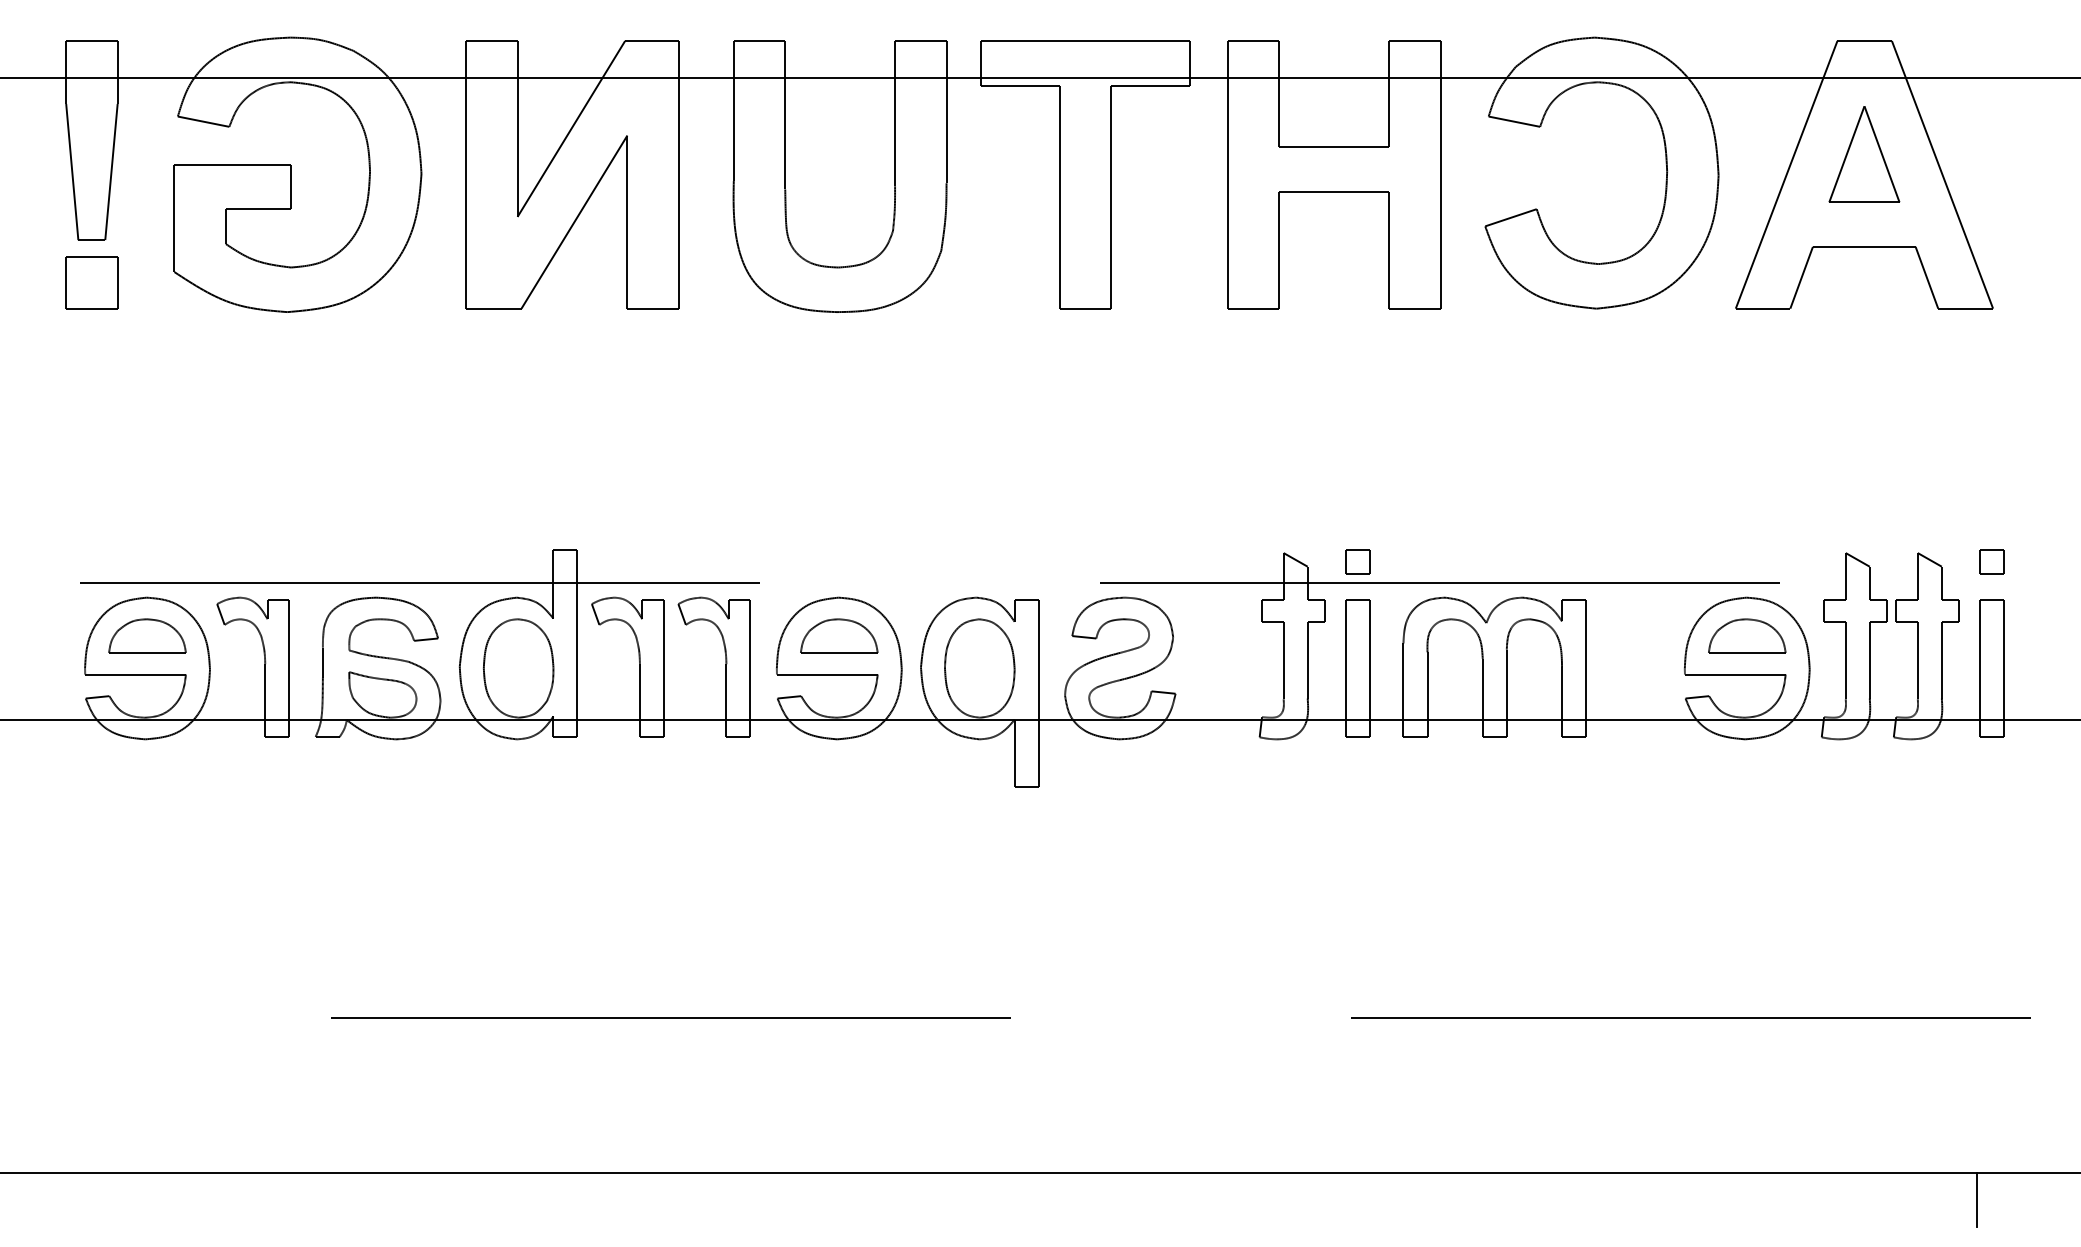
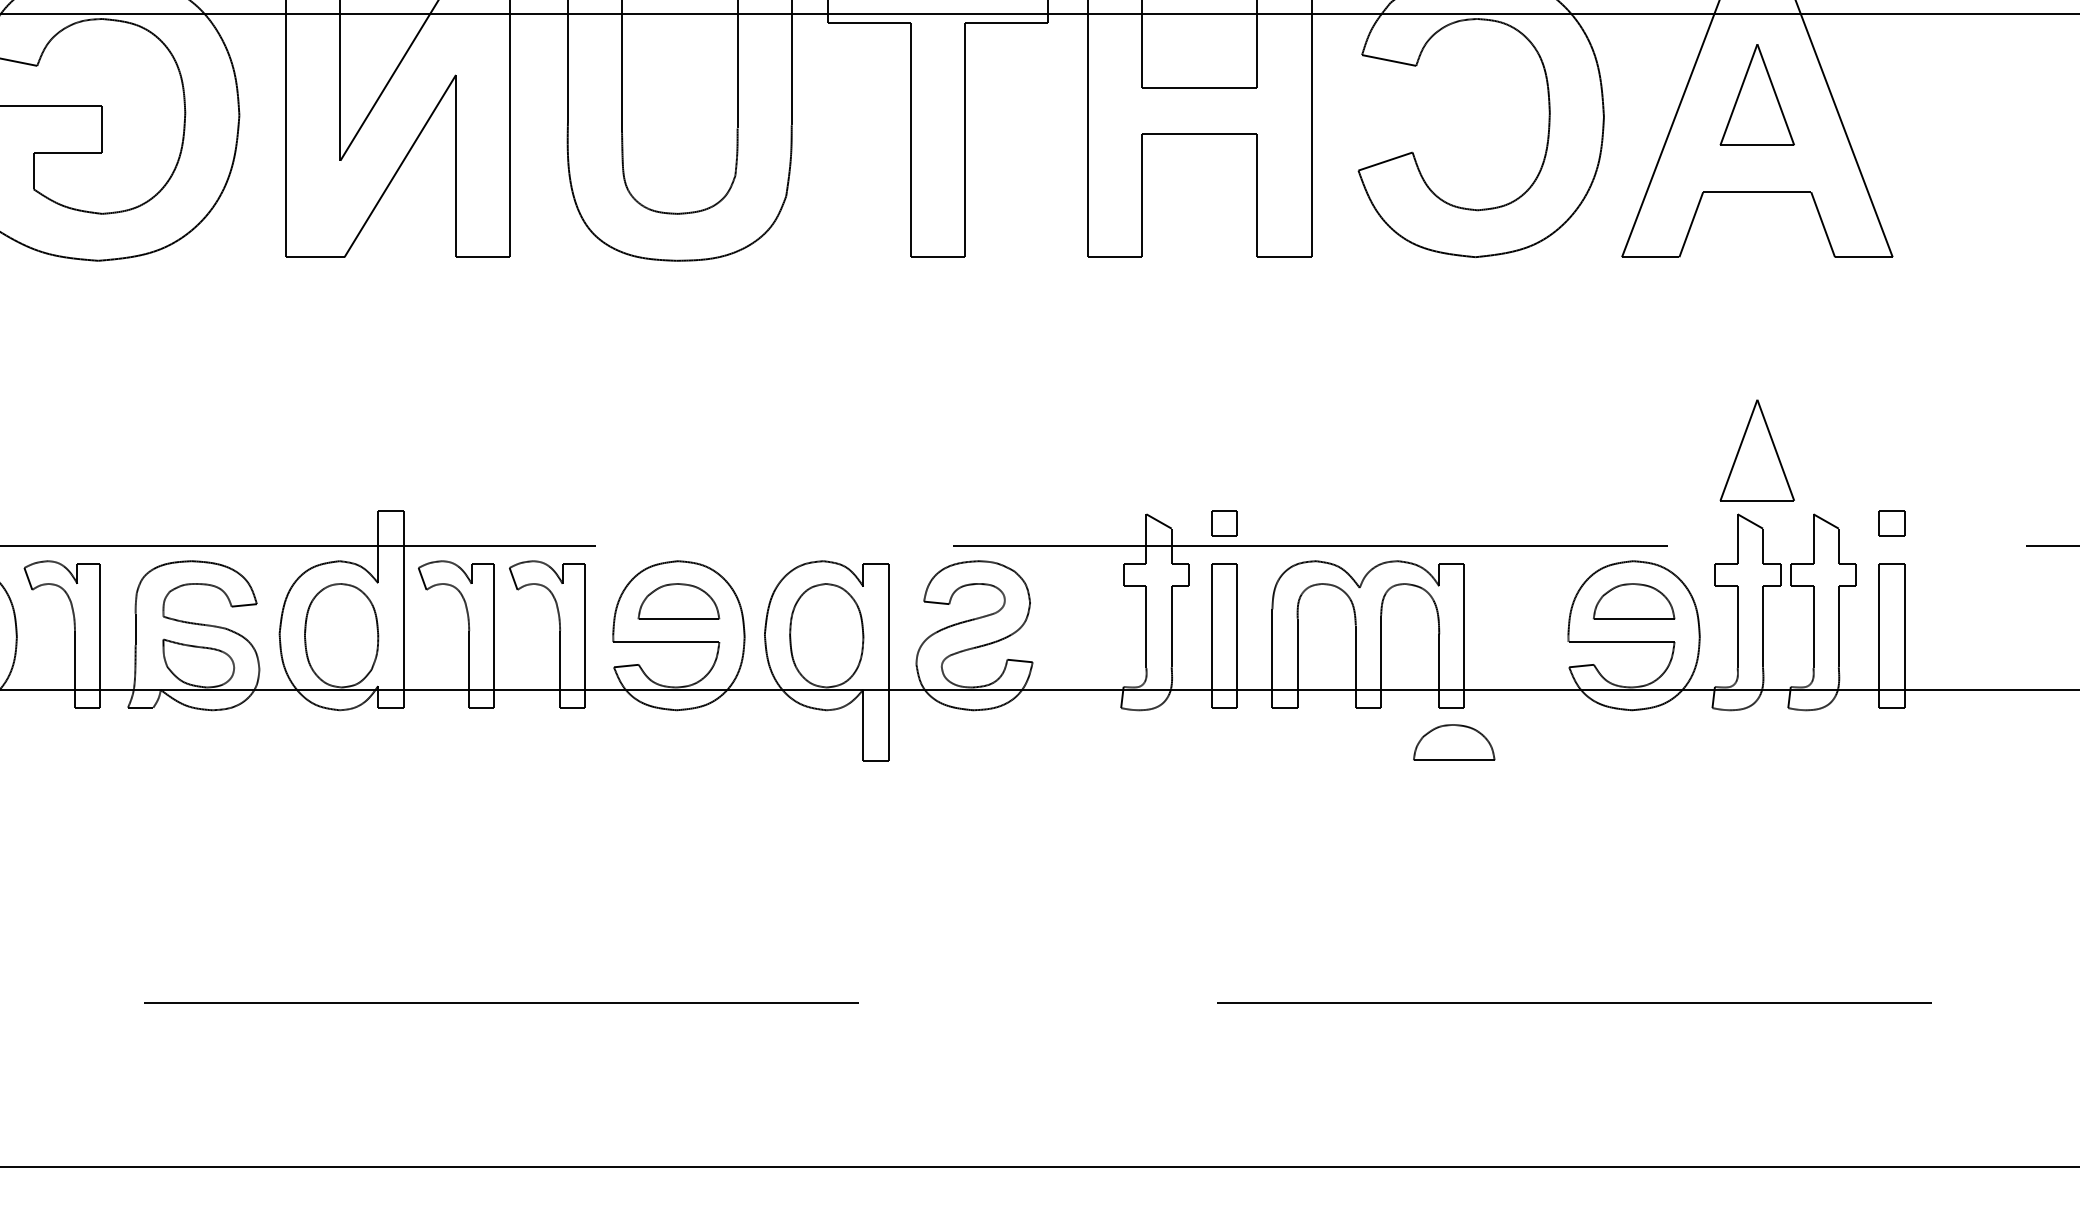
part: (1864, 492) -> (1757, 450), added
part: (1576, 769) -> (1454, 741), added
line: (1977, 1199) -> (1876, 1194), removed

